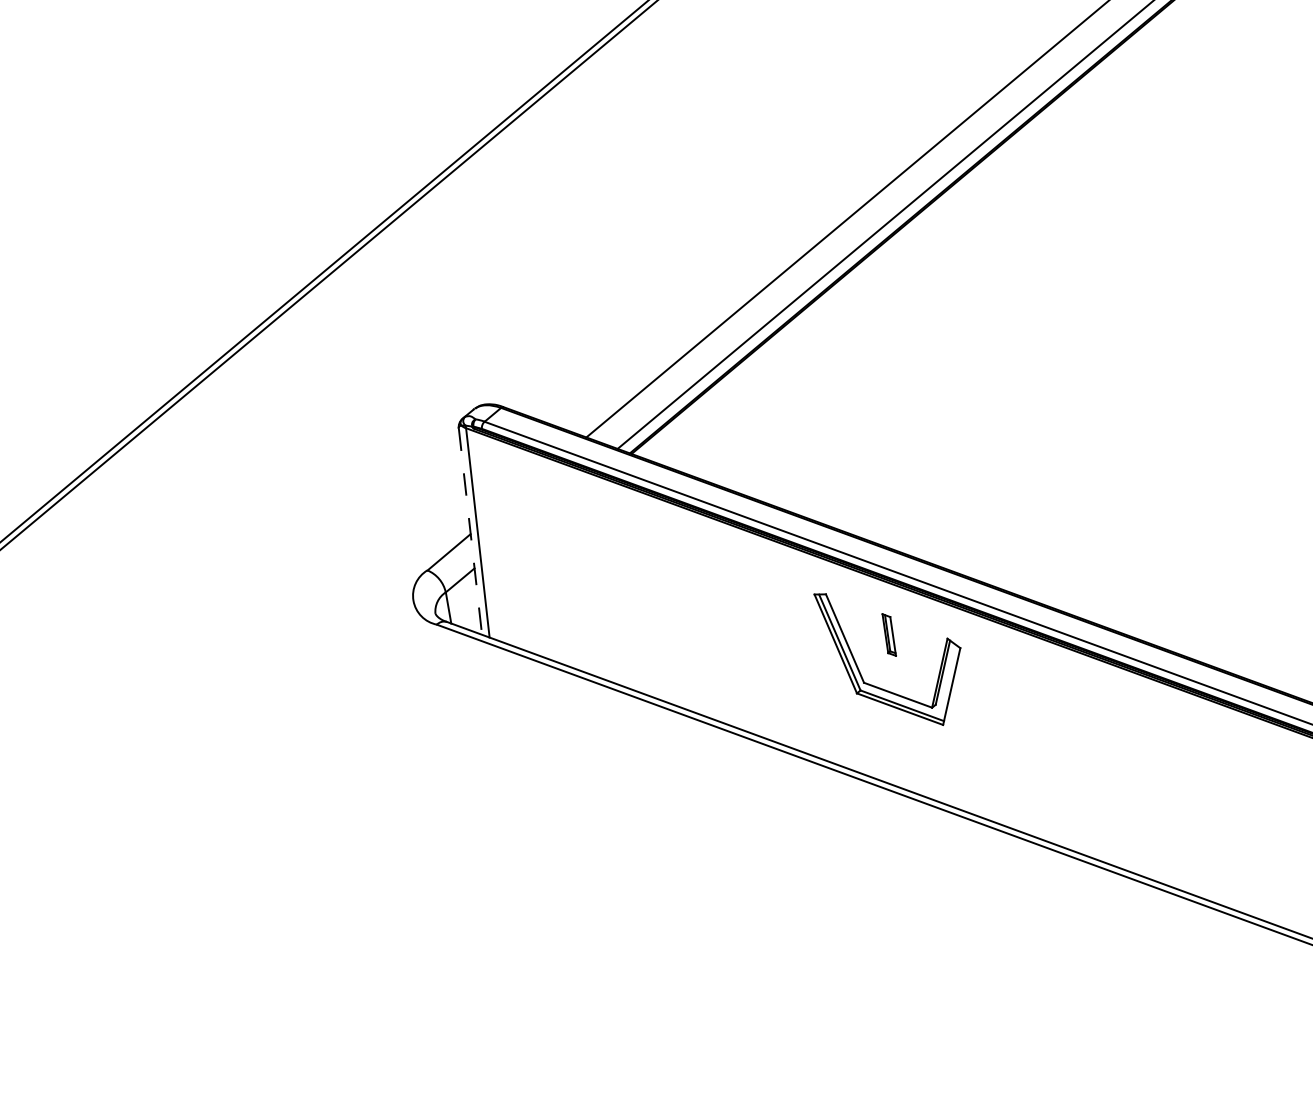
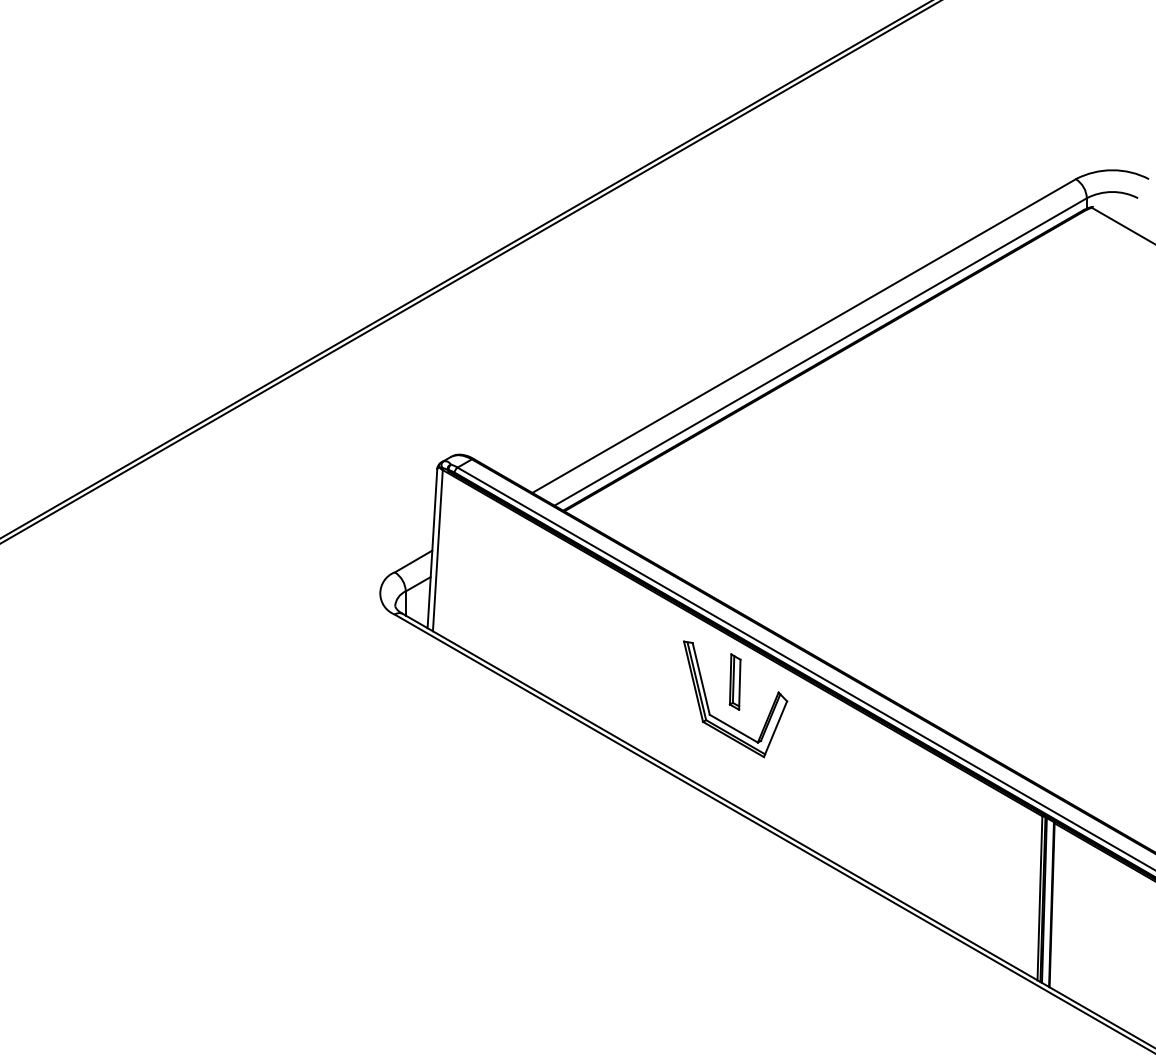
line: (470, 531) -> (432, 548), dashed -> solid
part: (888, 634) -> (734, 681), size x1.67

